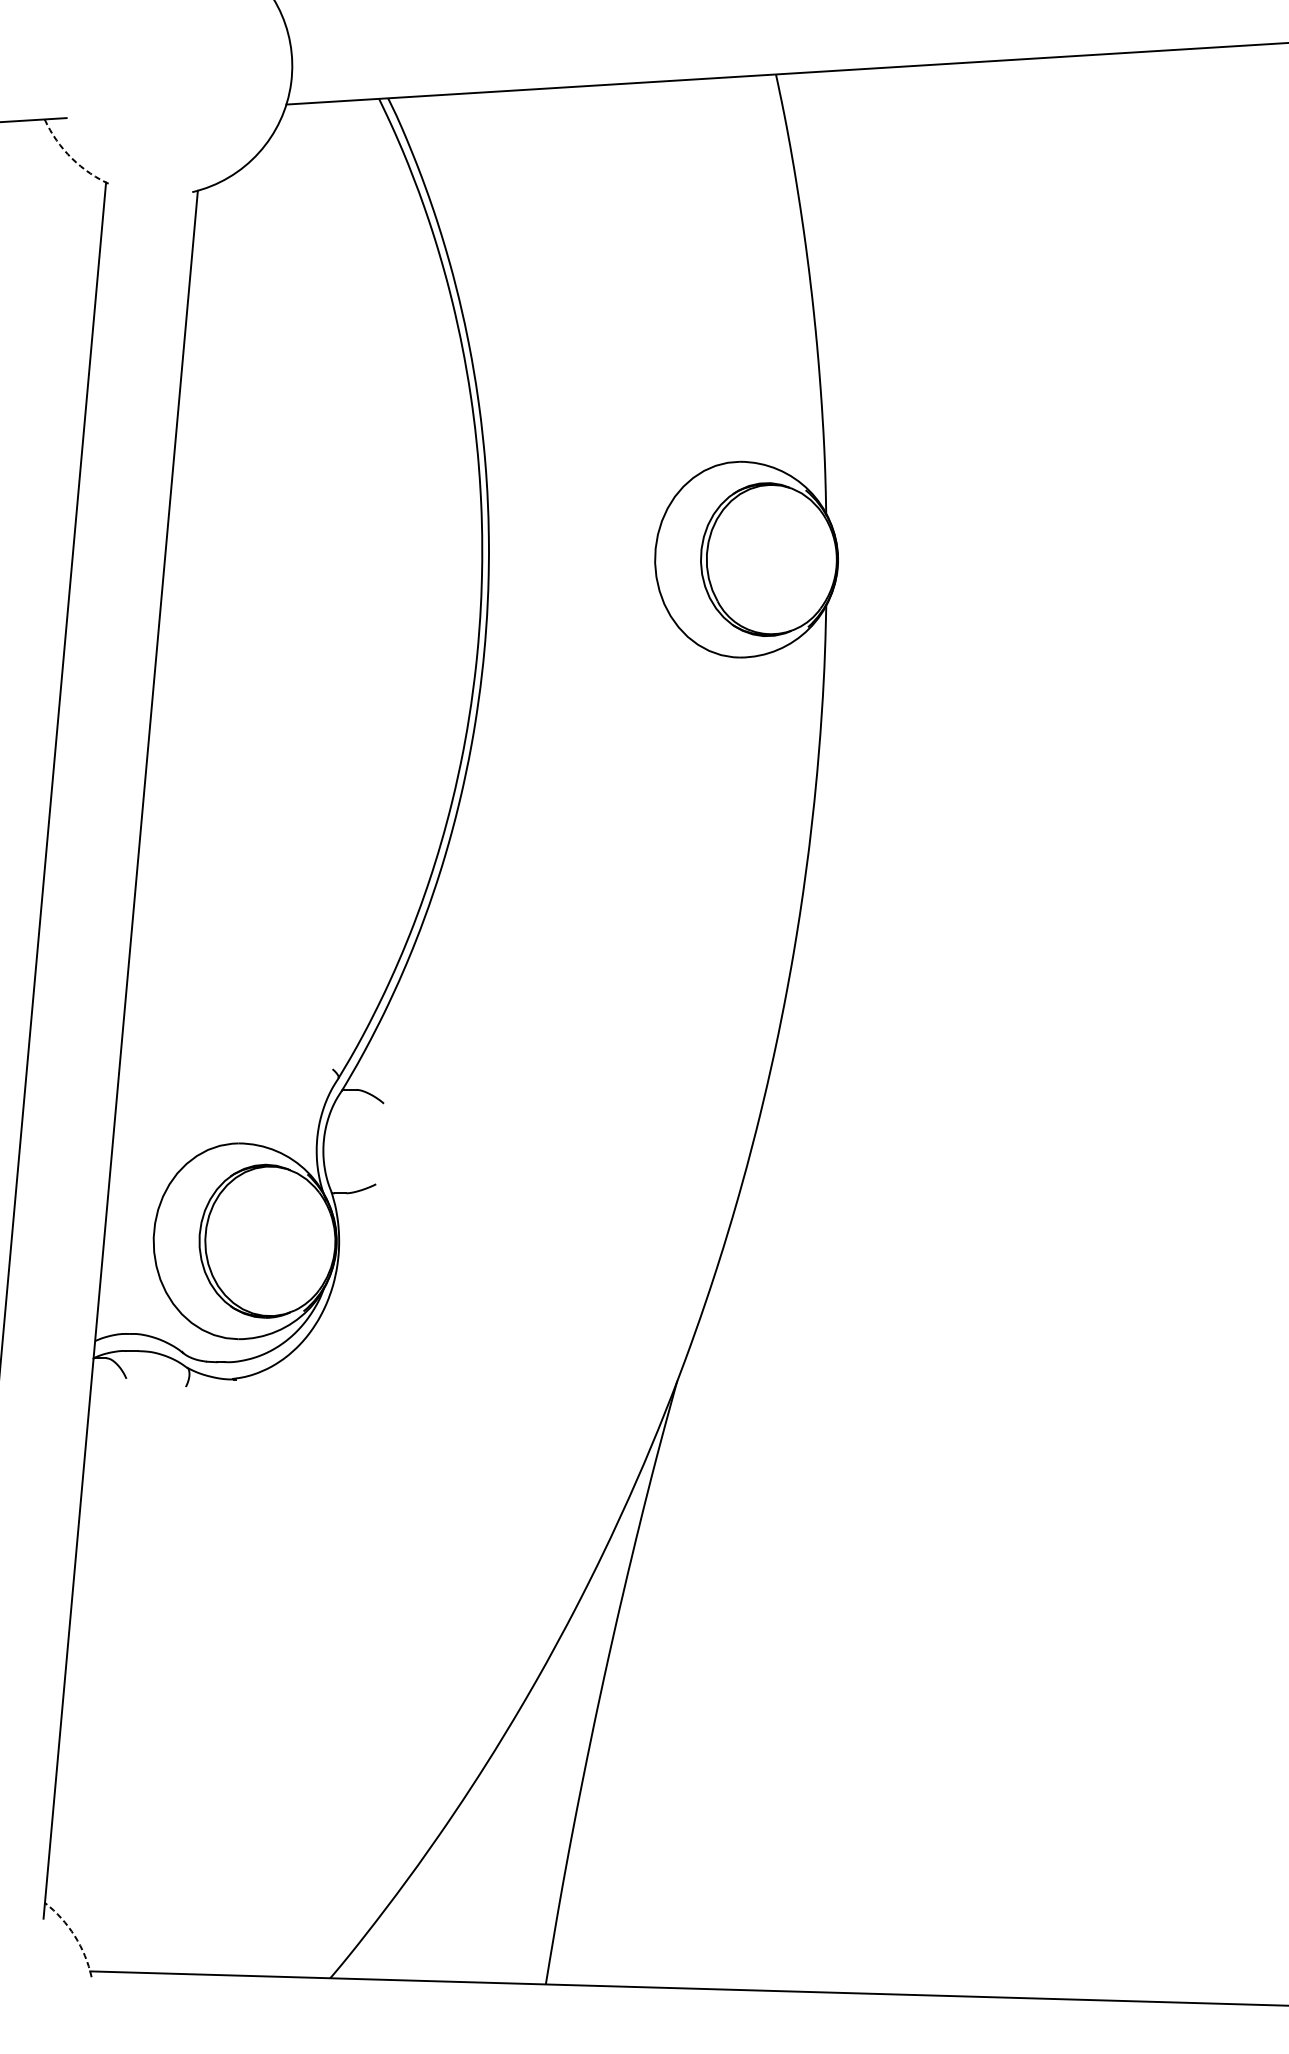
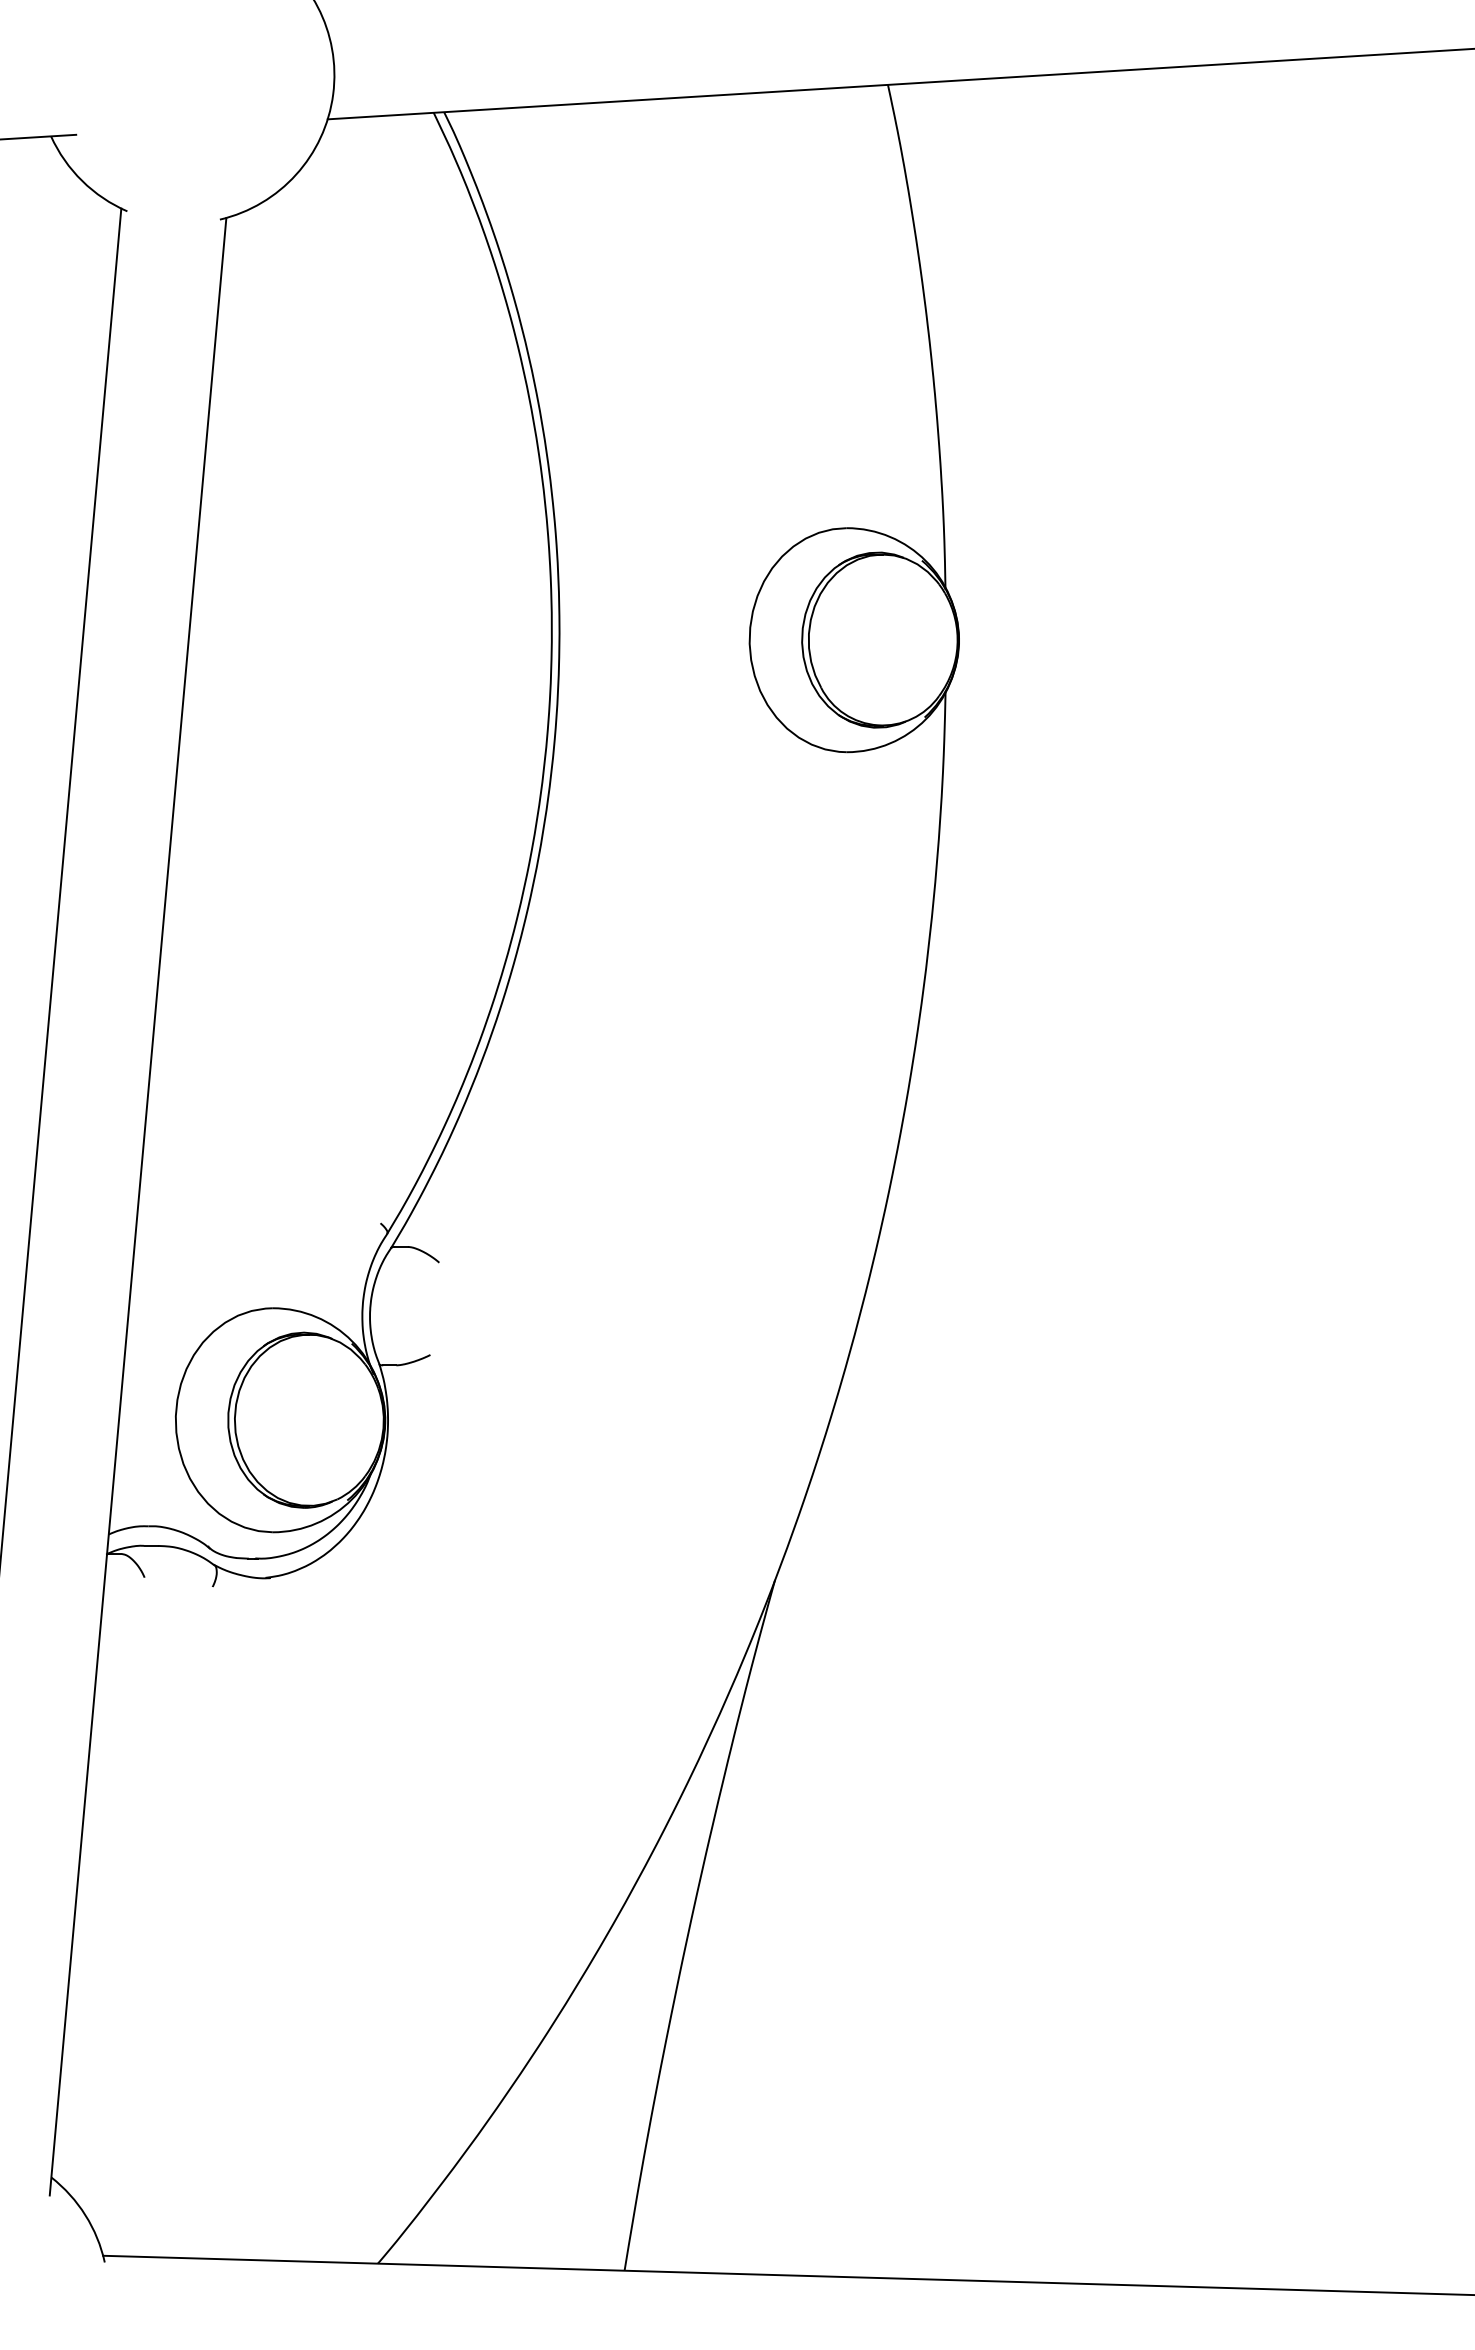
arc: (72, 158) -> (82, 181), dashed -> solid
arc: (74, 1936) -> (85, 2215), dashed -> solid

